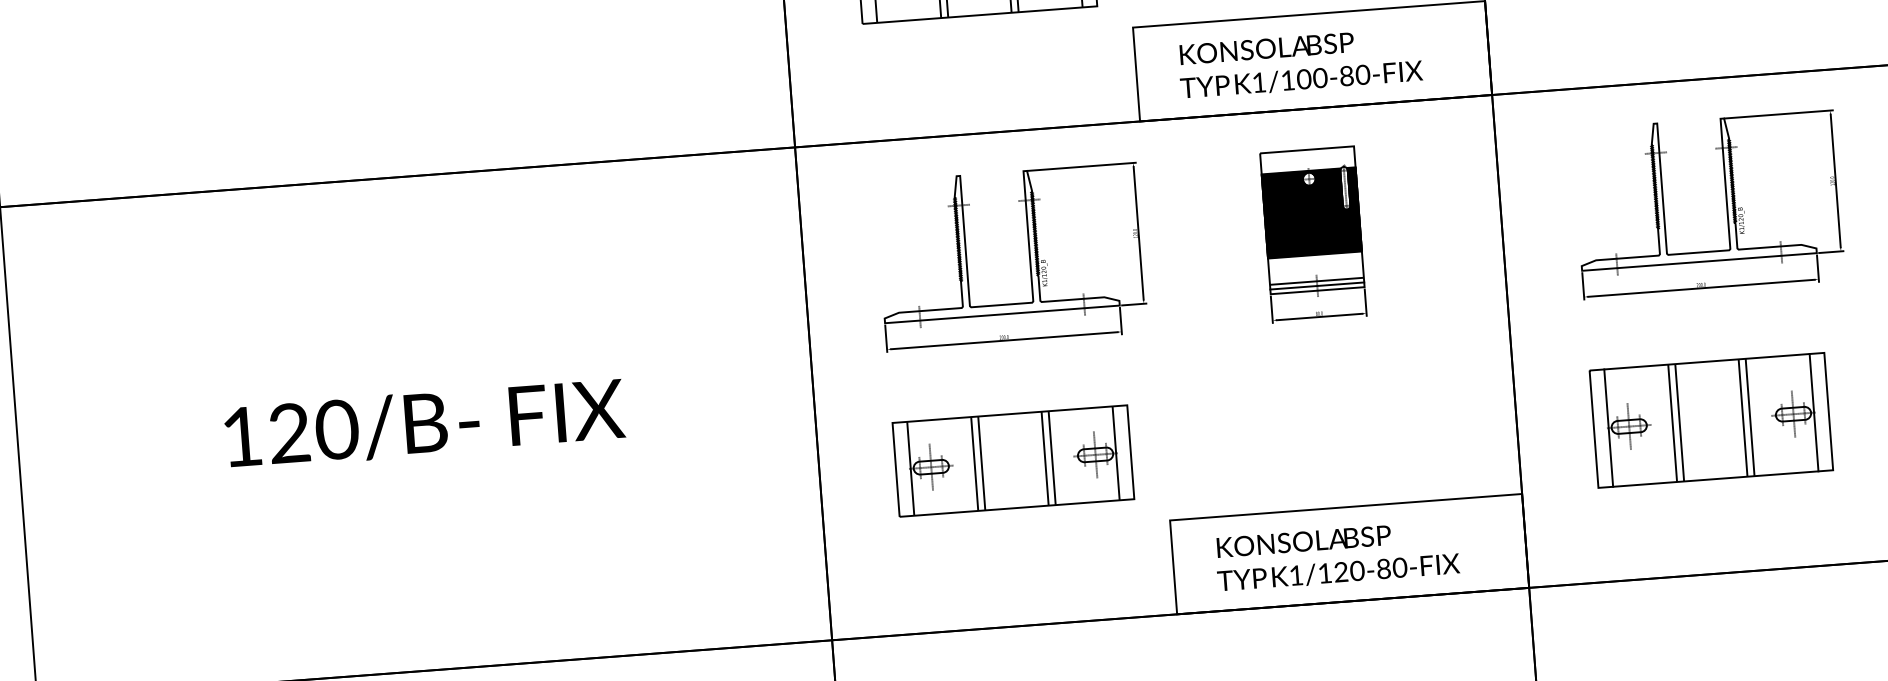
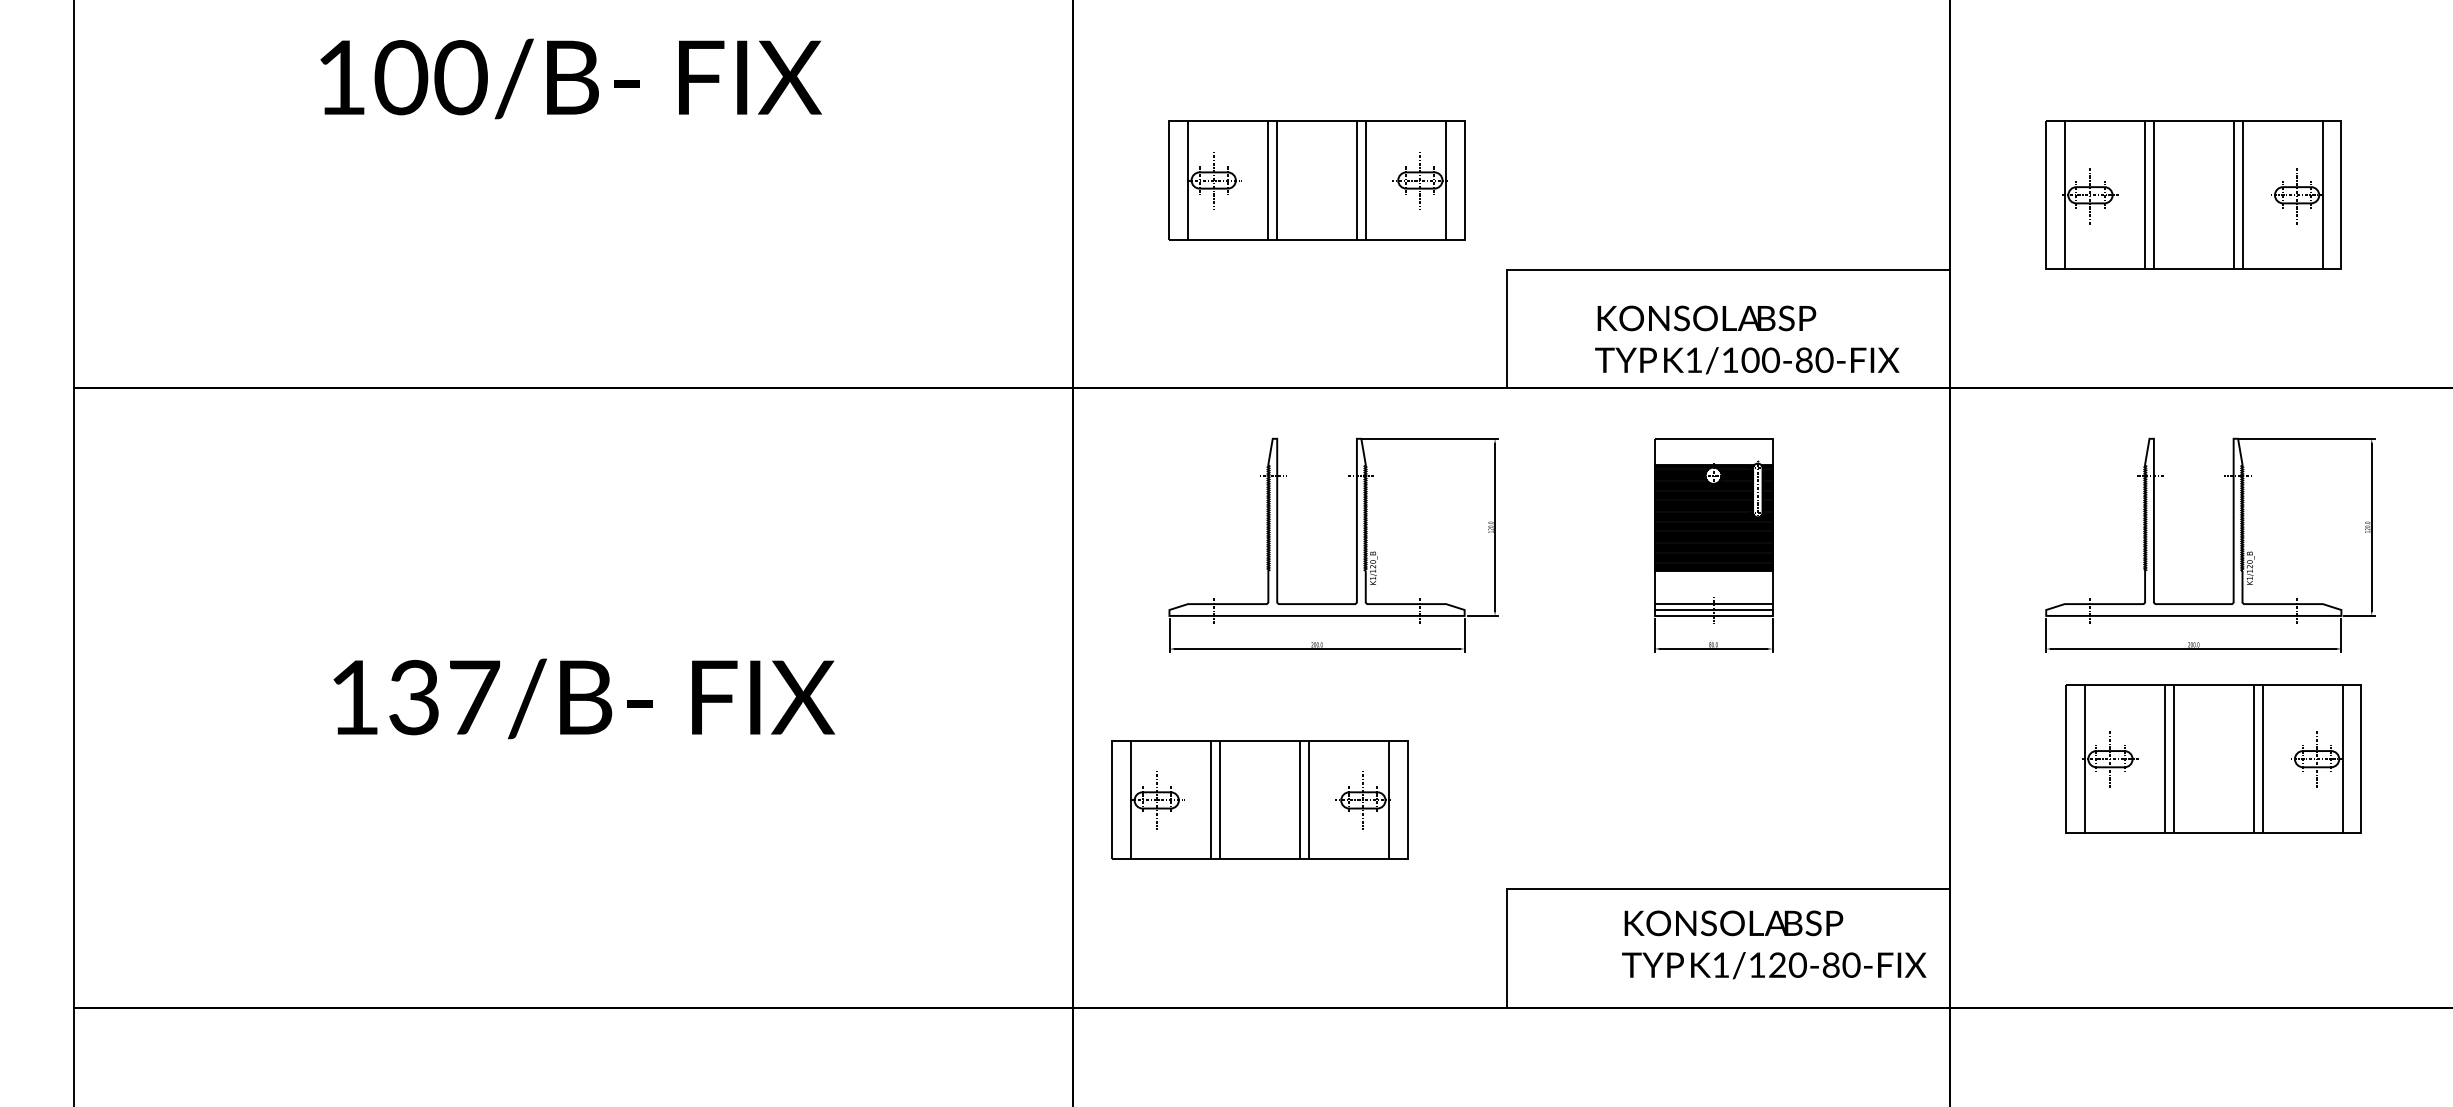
text: (1300, 62) -> (1747, 339), moved
part: (1711, 419) -> (2213, 758), moved
text: (314, 431) -> (445, 697), 120/B -> 137/B
part: (1012, 460) -> (1259, 799), moved
text: (1337, 555) -> (1774, 944), moved

